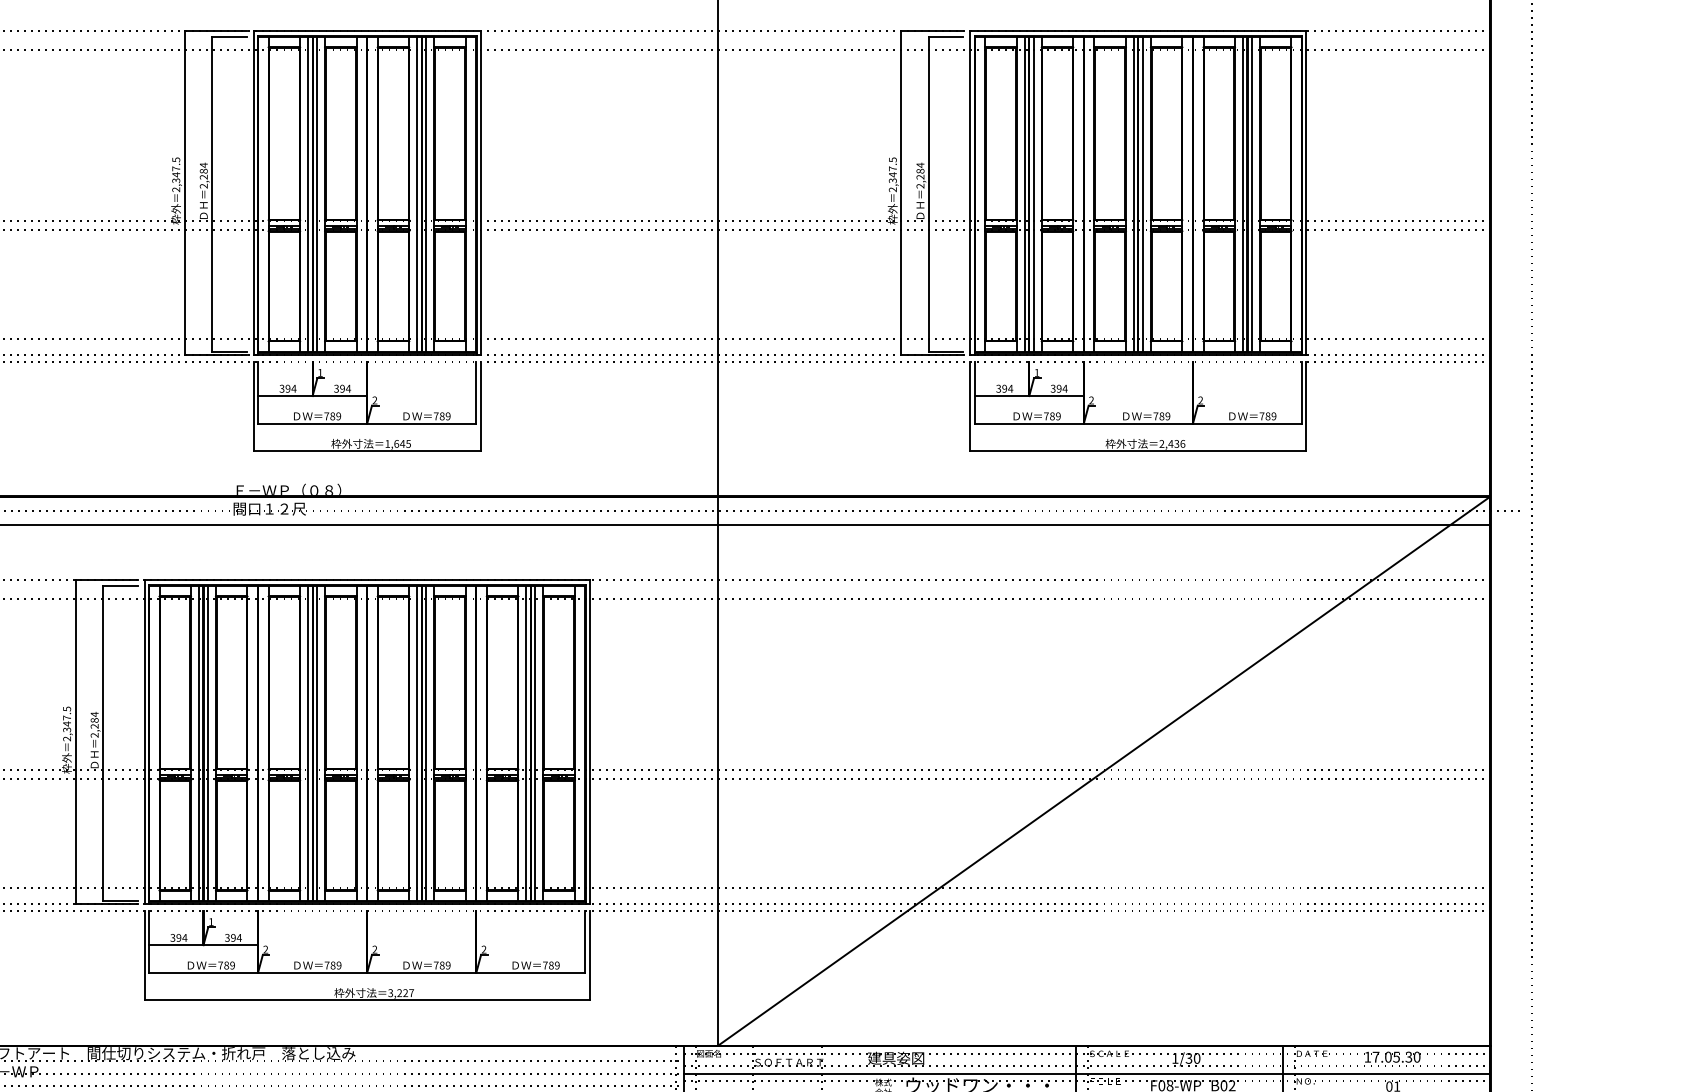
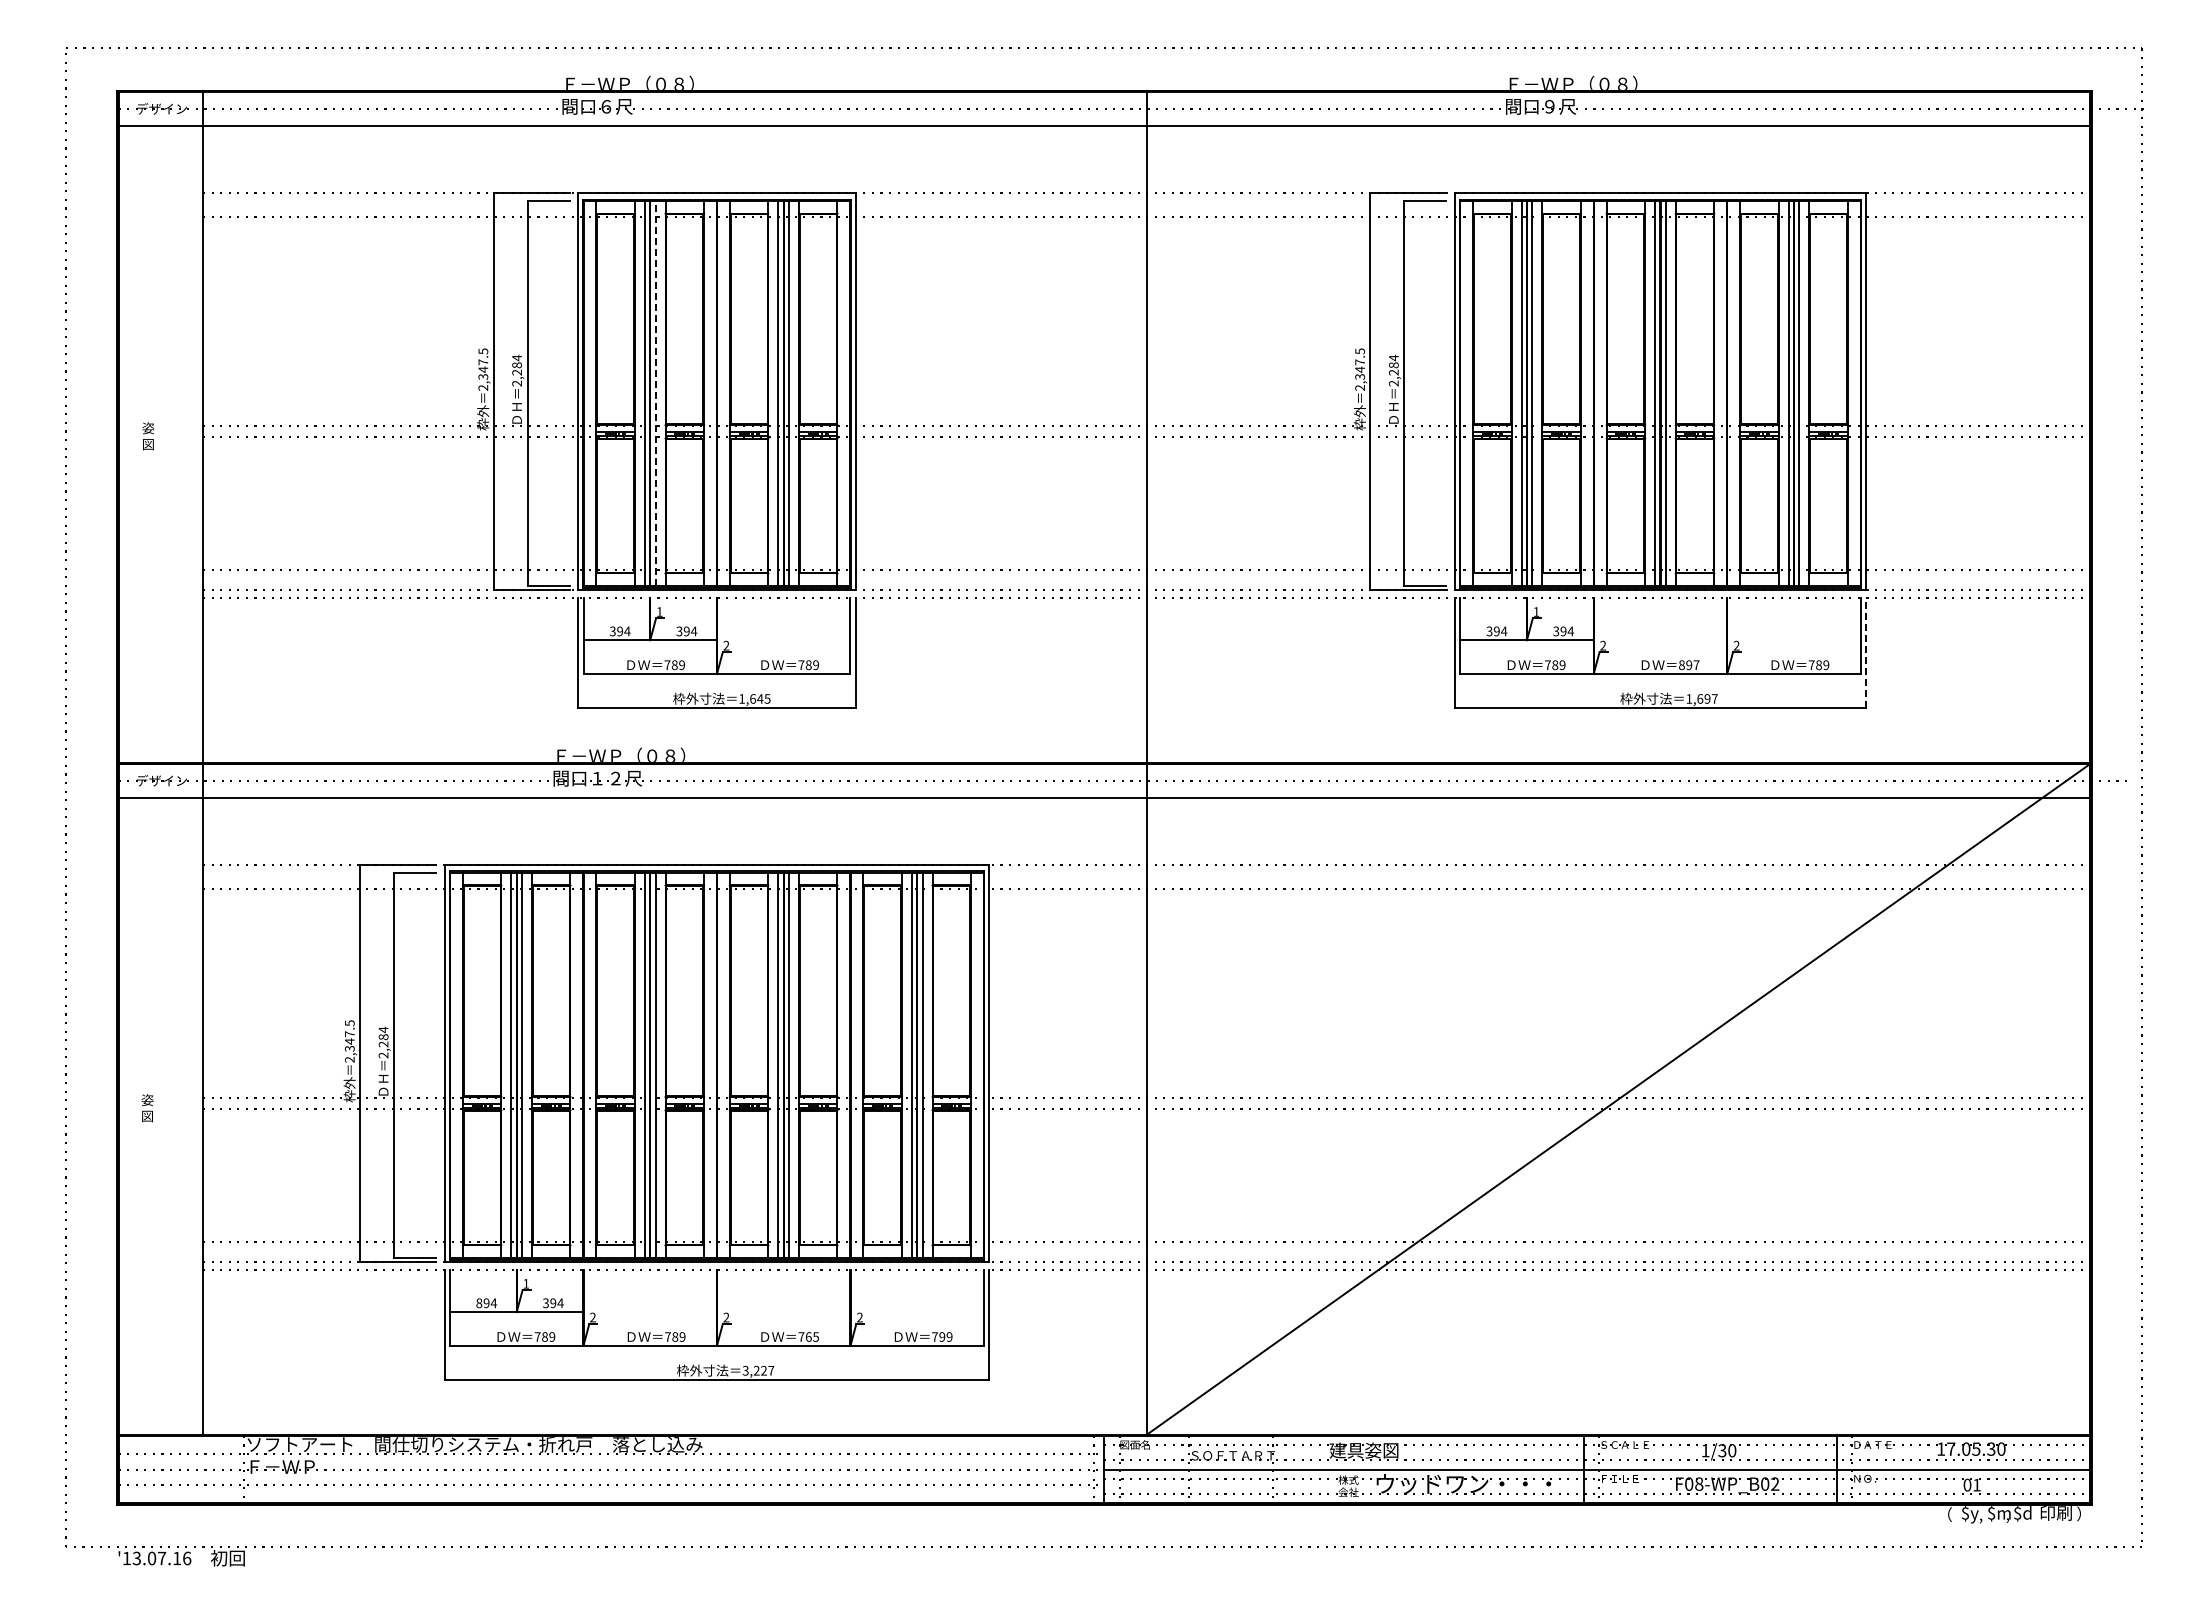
line: (316, 194) -> (655, 393), solid -> dashed
line: (1306, 406) -> (1866, 652), solid -> dashed
text: (1162, 416) -> (1689, 665), 789 -> 897
text: (1171, 443) -> (1701, 698), 2,436 -> 1,697
text: (173, 937) -> (479, 1302), 394 -> 894
text: (444, 965) -> (811, 1336), 789 -> 765
text: (551, 965) -> (942, 1336), 789 -> 799

